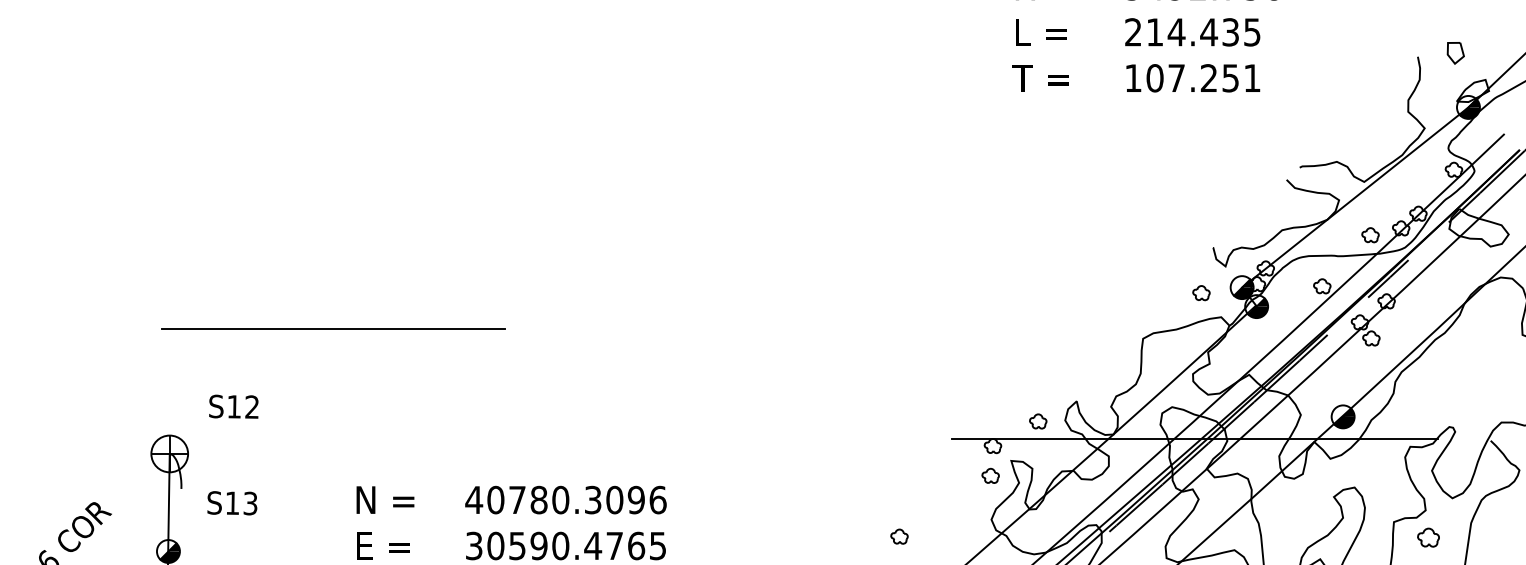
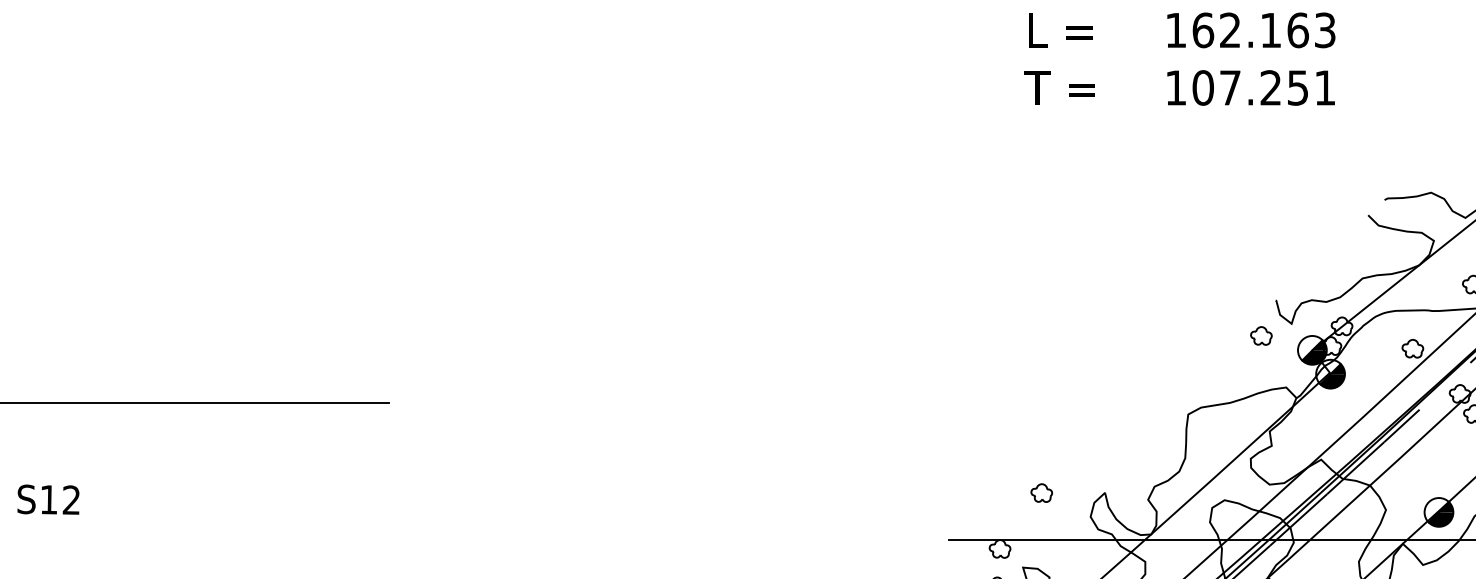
text: (1192, 32) -> (1250, 30), 214.435 -> 162.163
part: (1201, 293) -> (1261, 336), moved
part: (1038, 421) -> (1042, 493), moved

